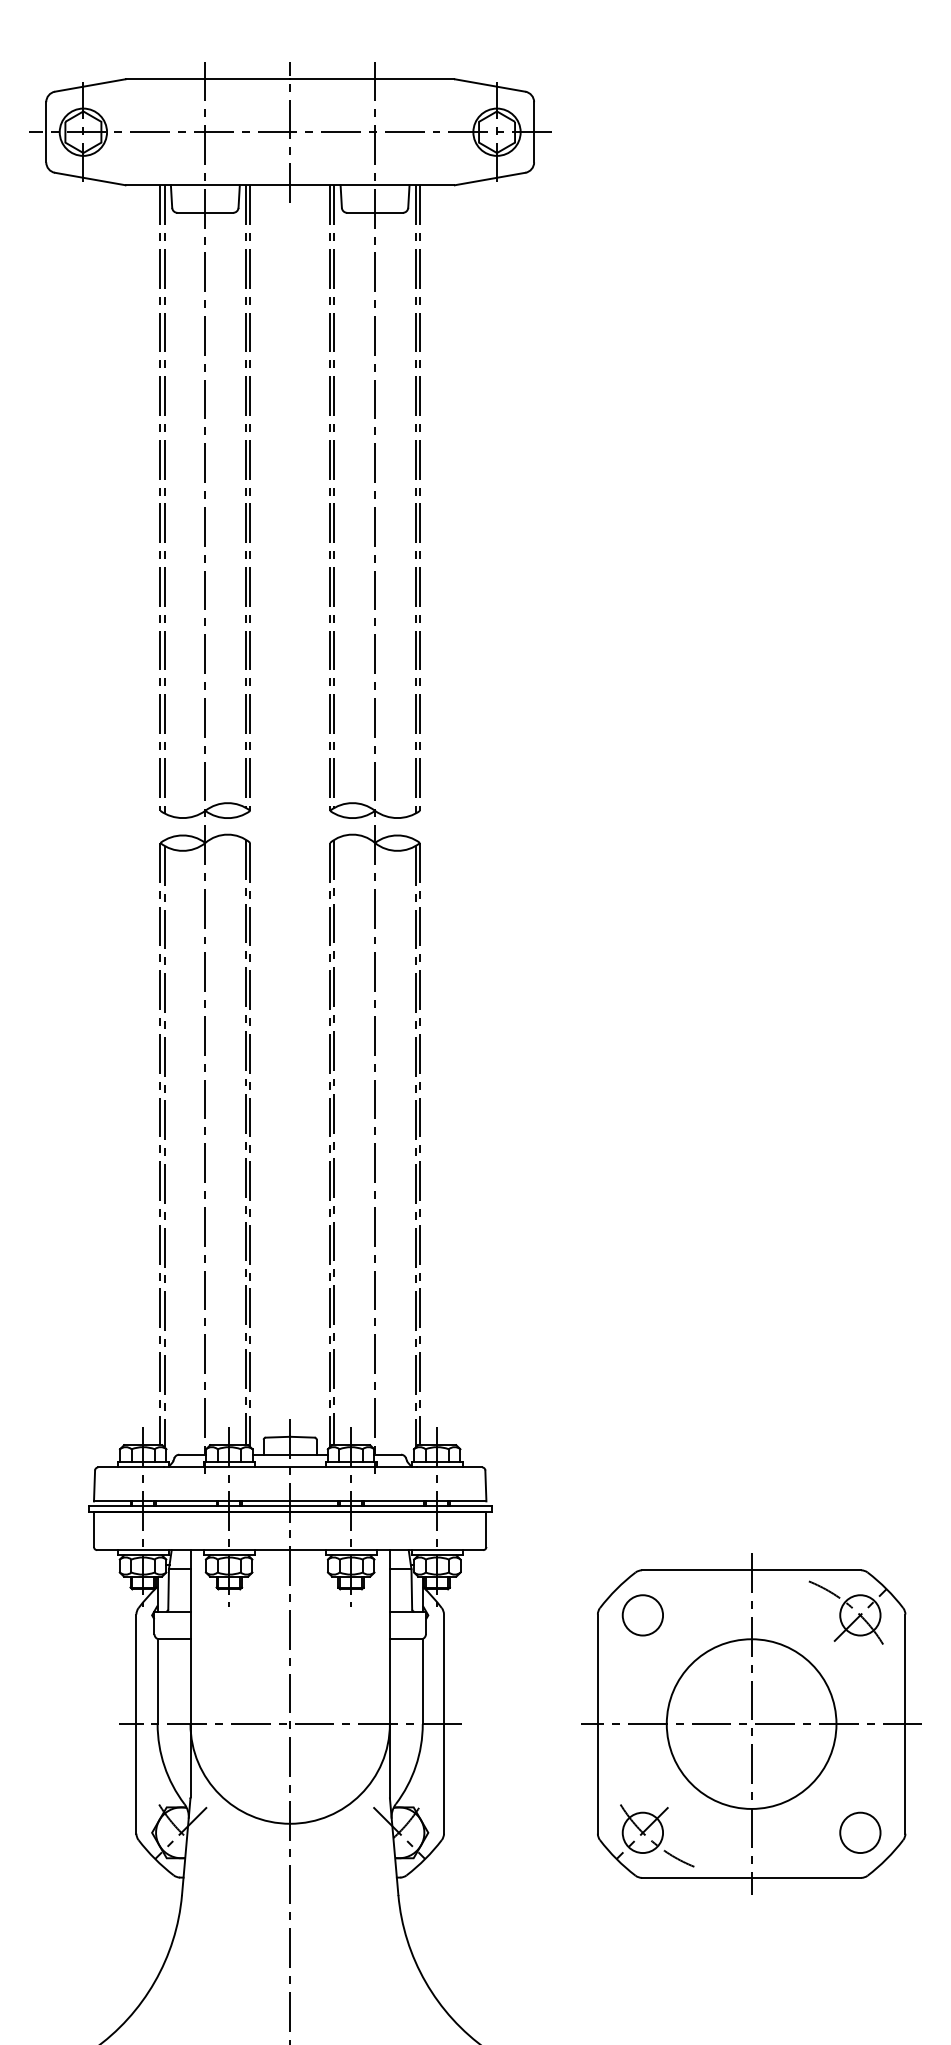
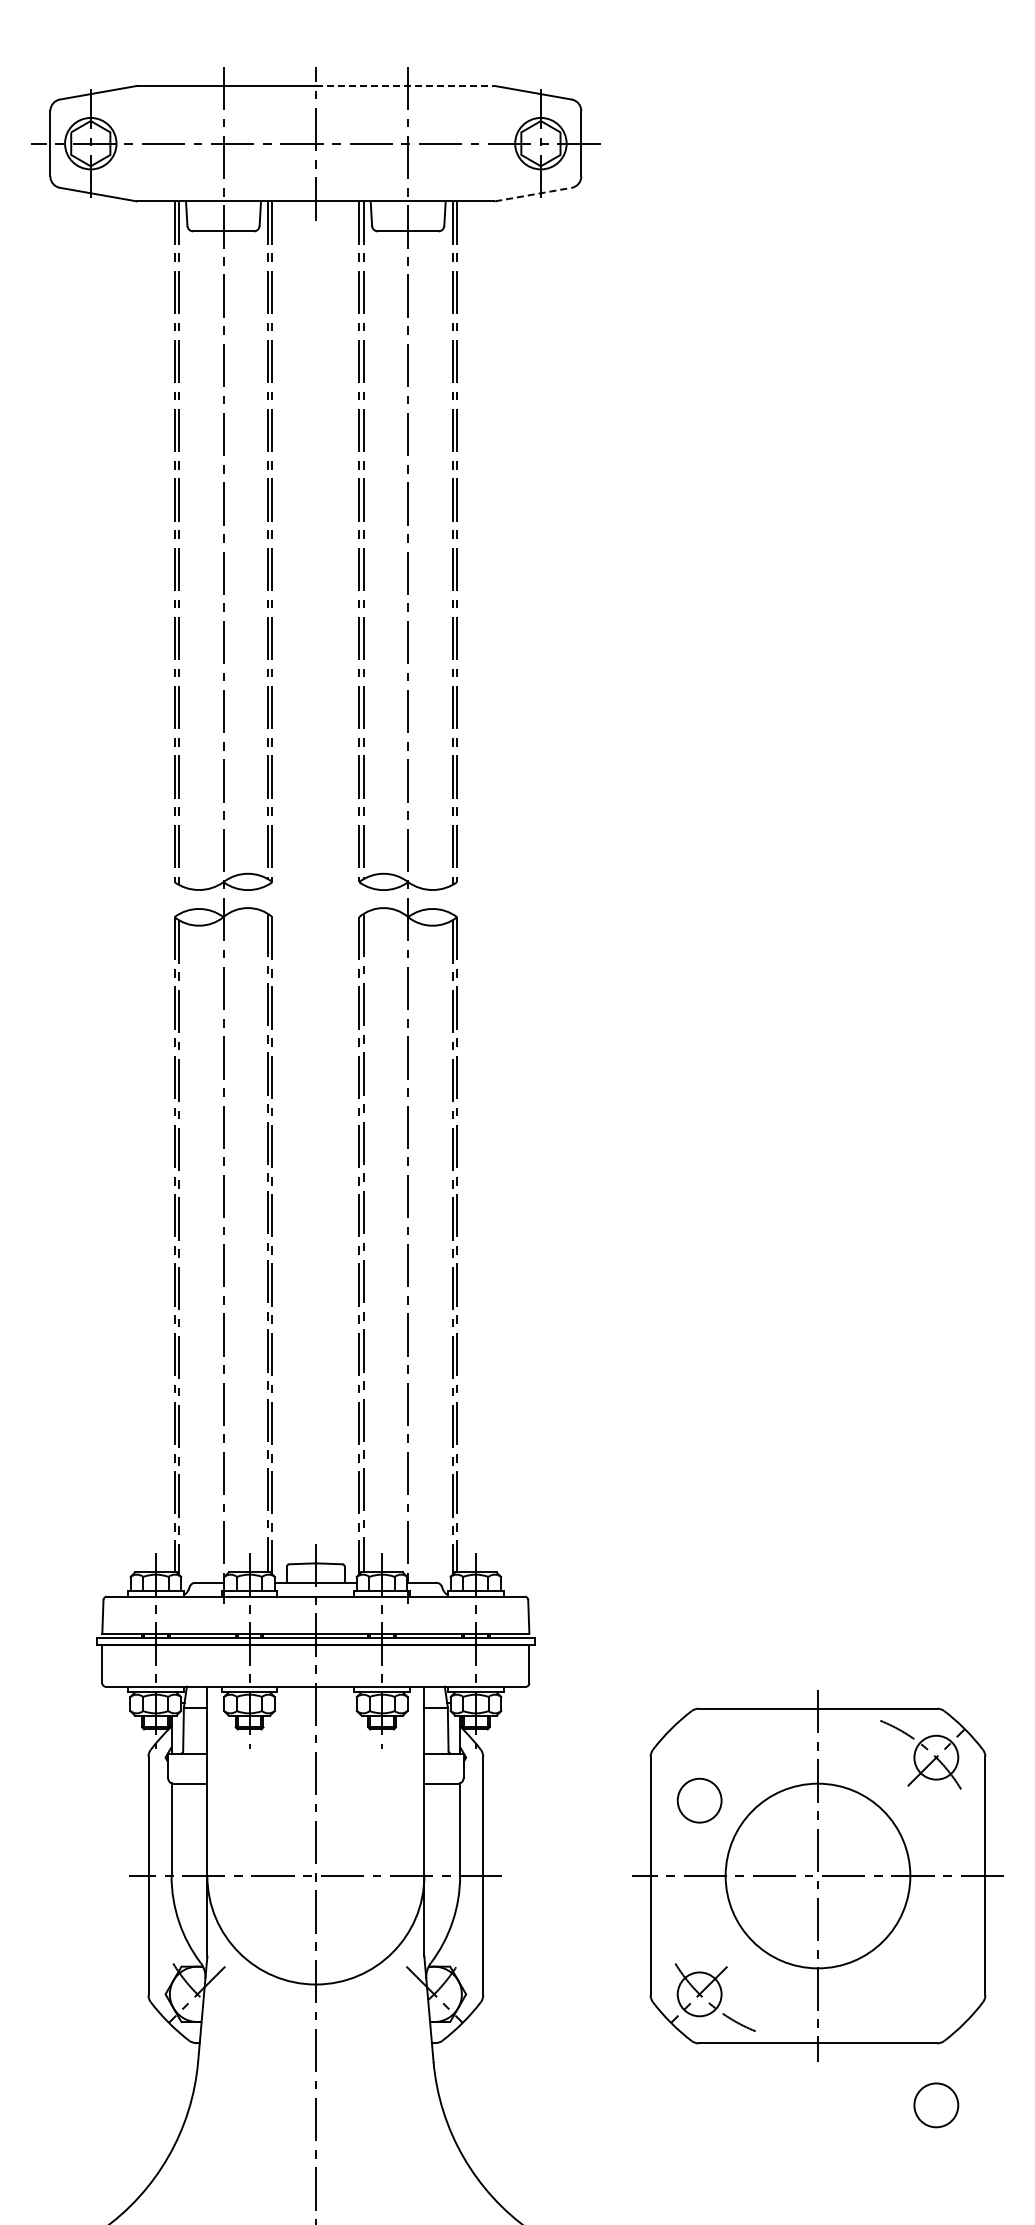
line: (372, 78) -> (405, 85), solid -> dashed
line: (490, 178) -> (533, 194), solid -> dashed
circle: (642, 1615) -> (699, 1800), moved
circle: (860, 1832) -> (936, 2105), moved

